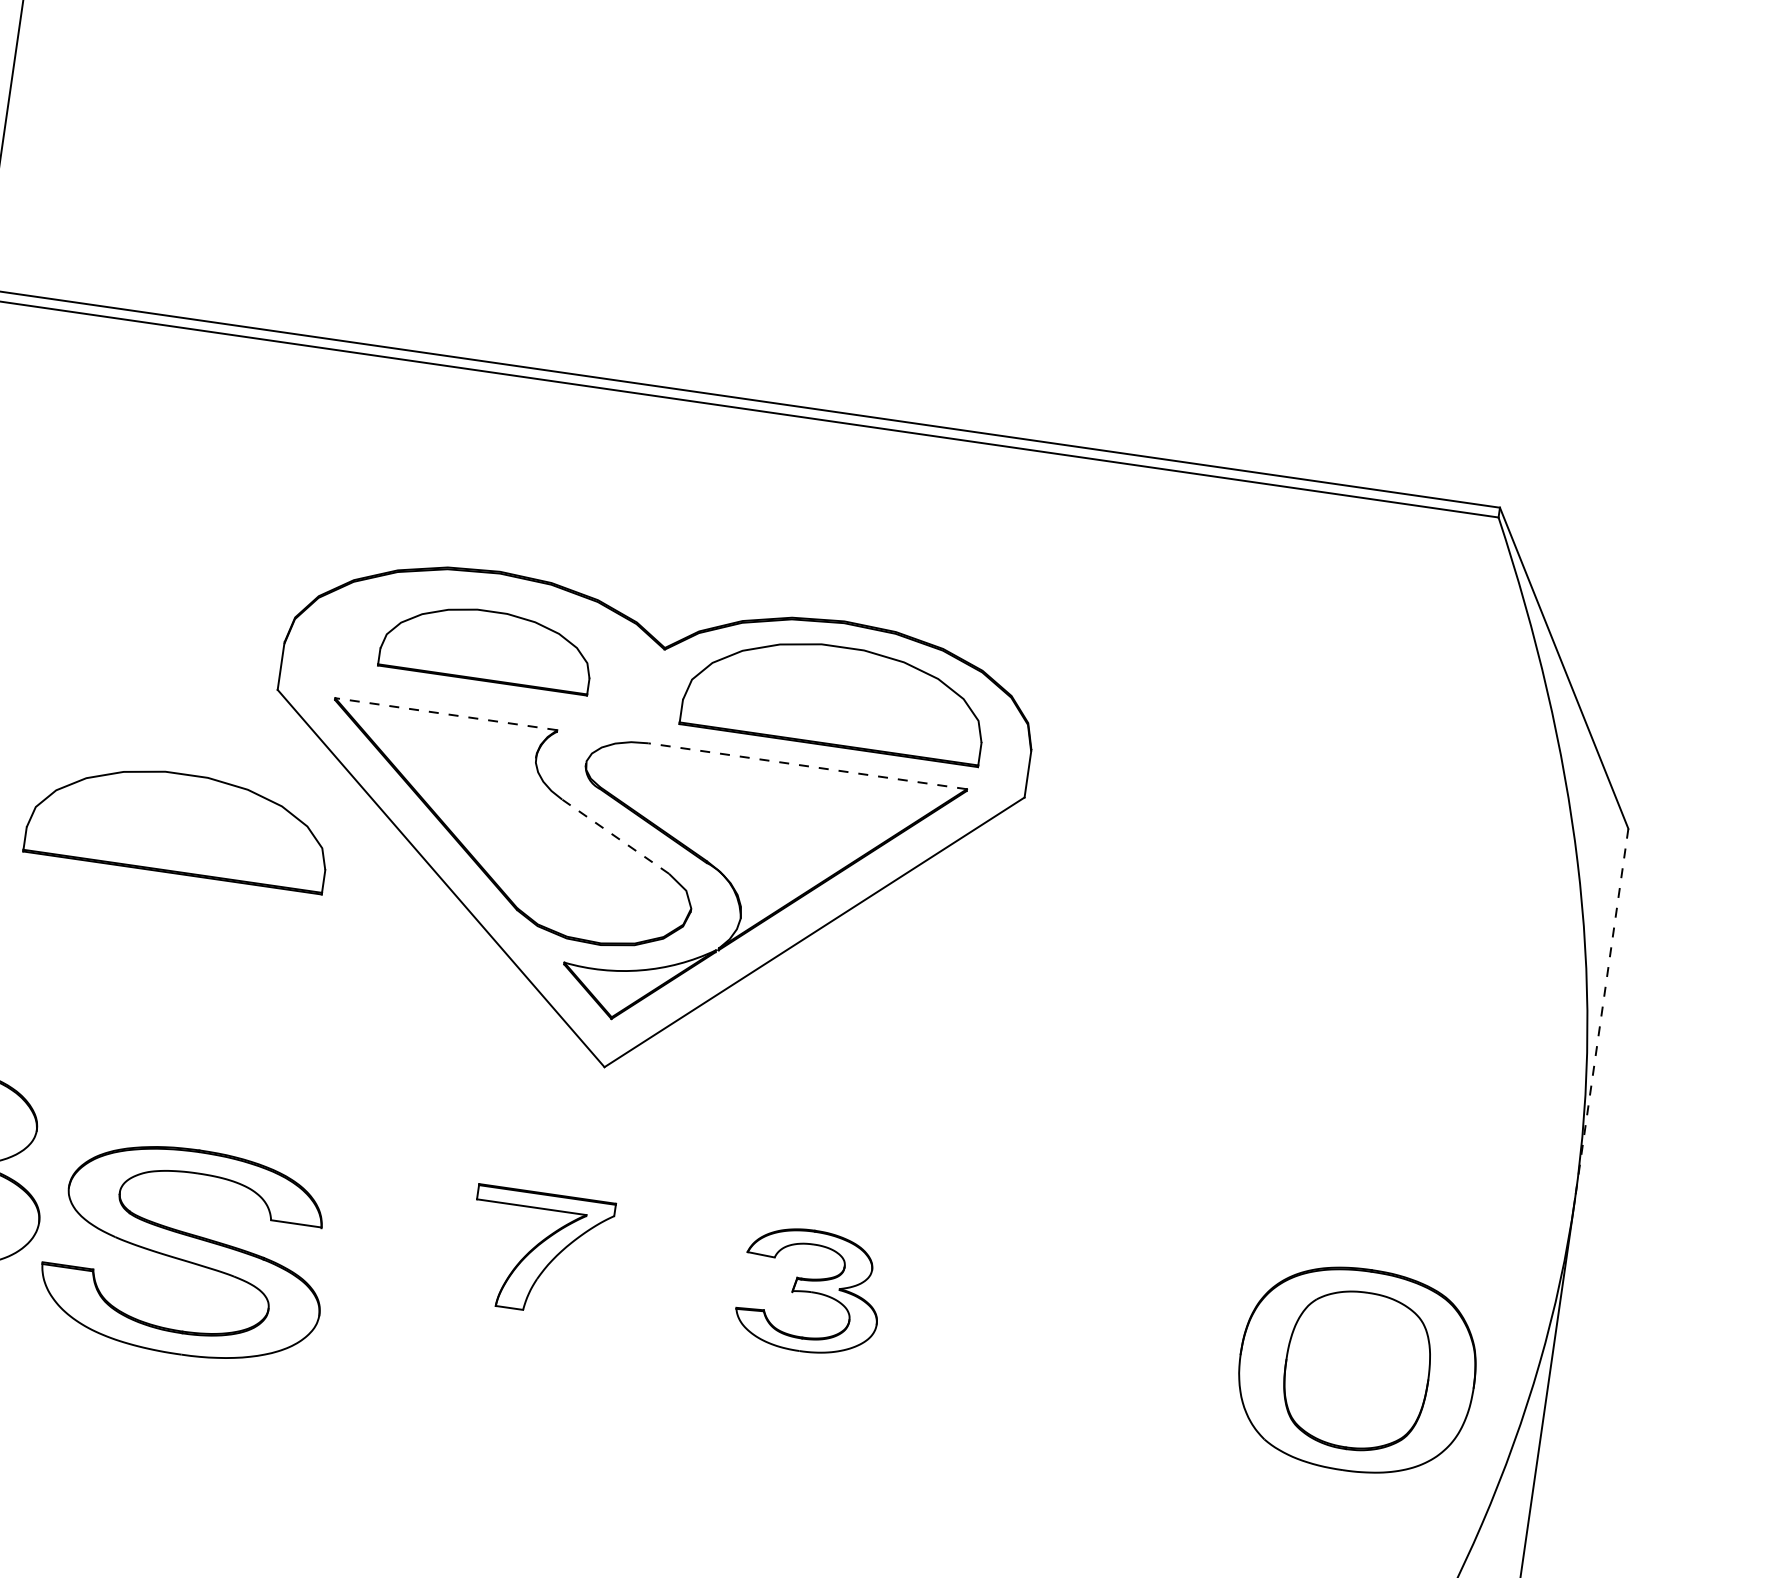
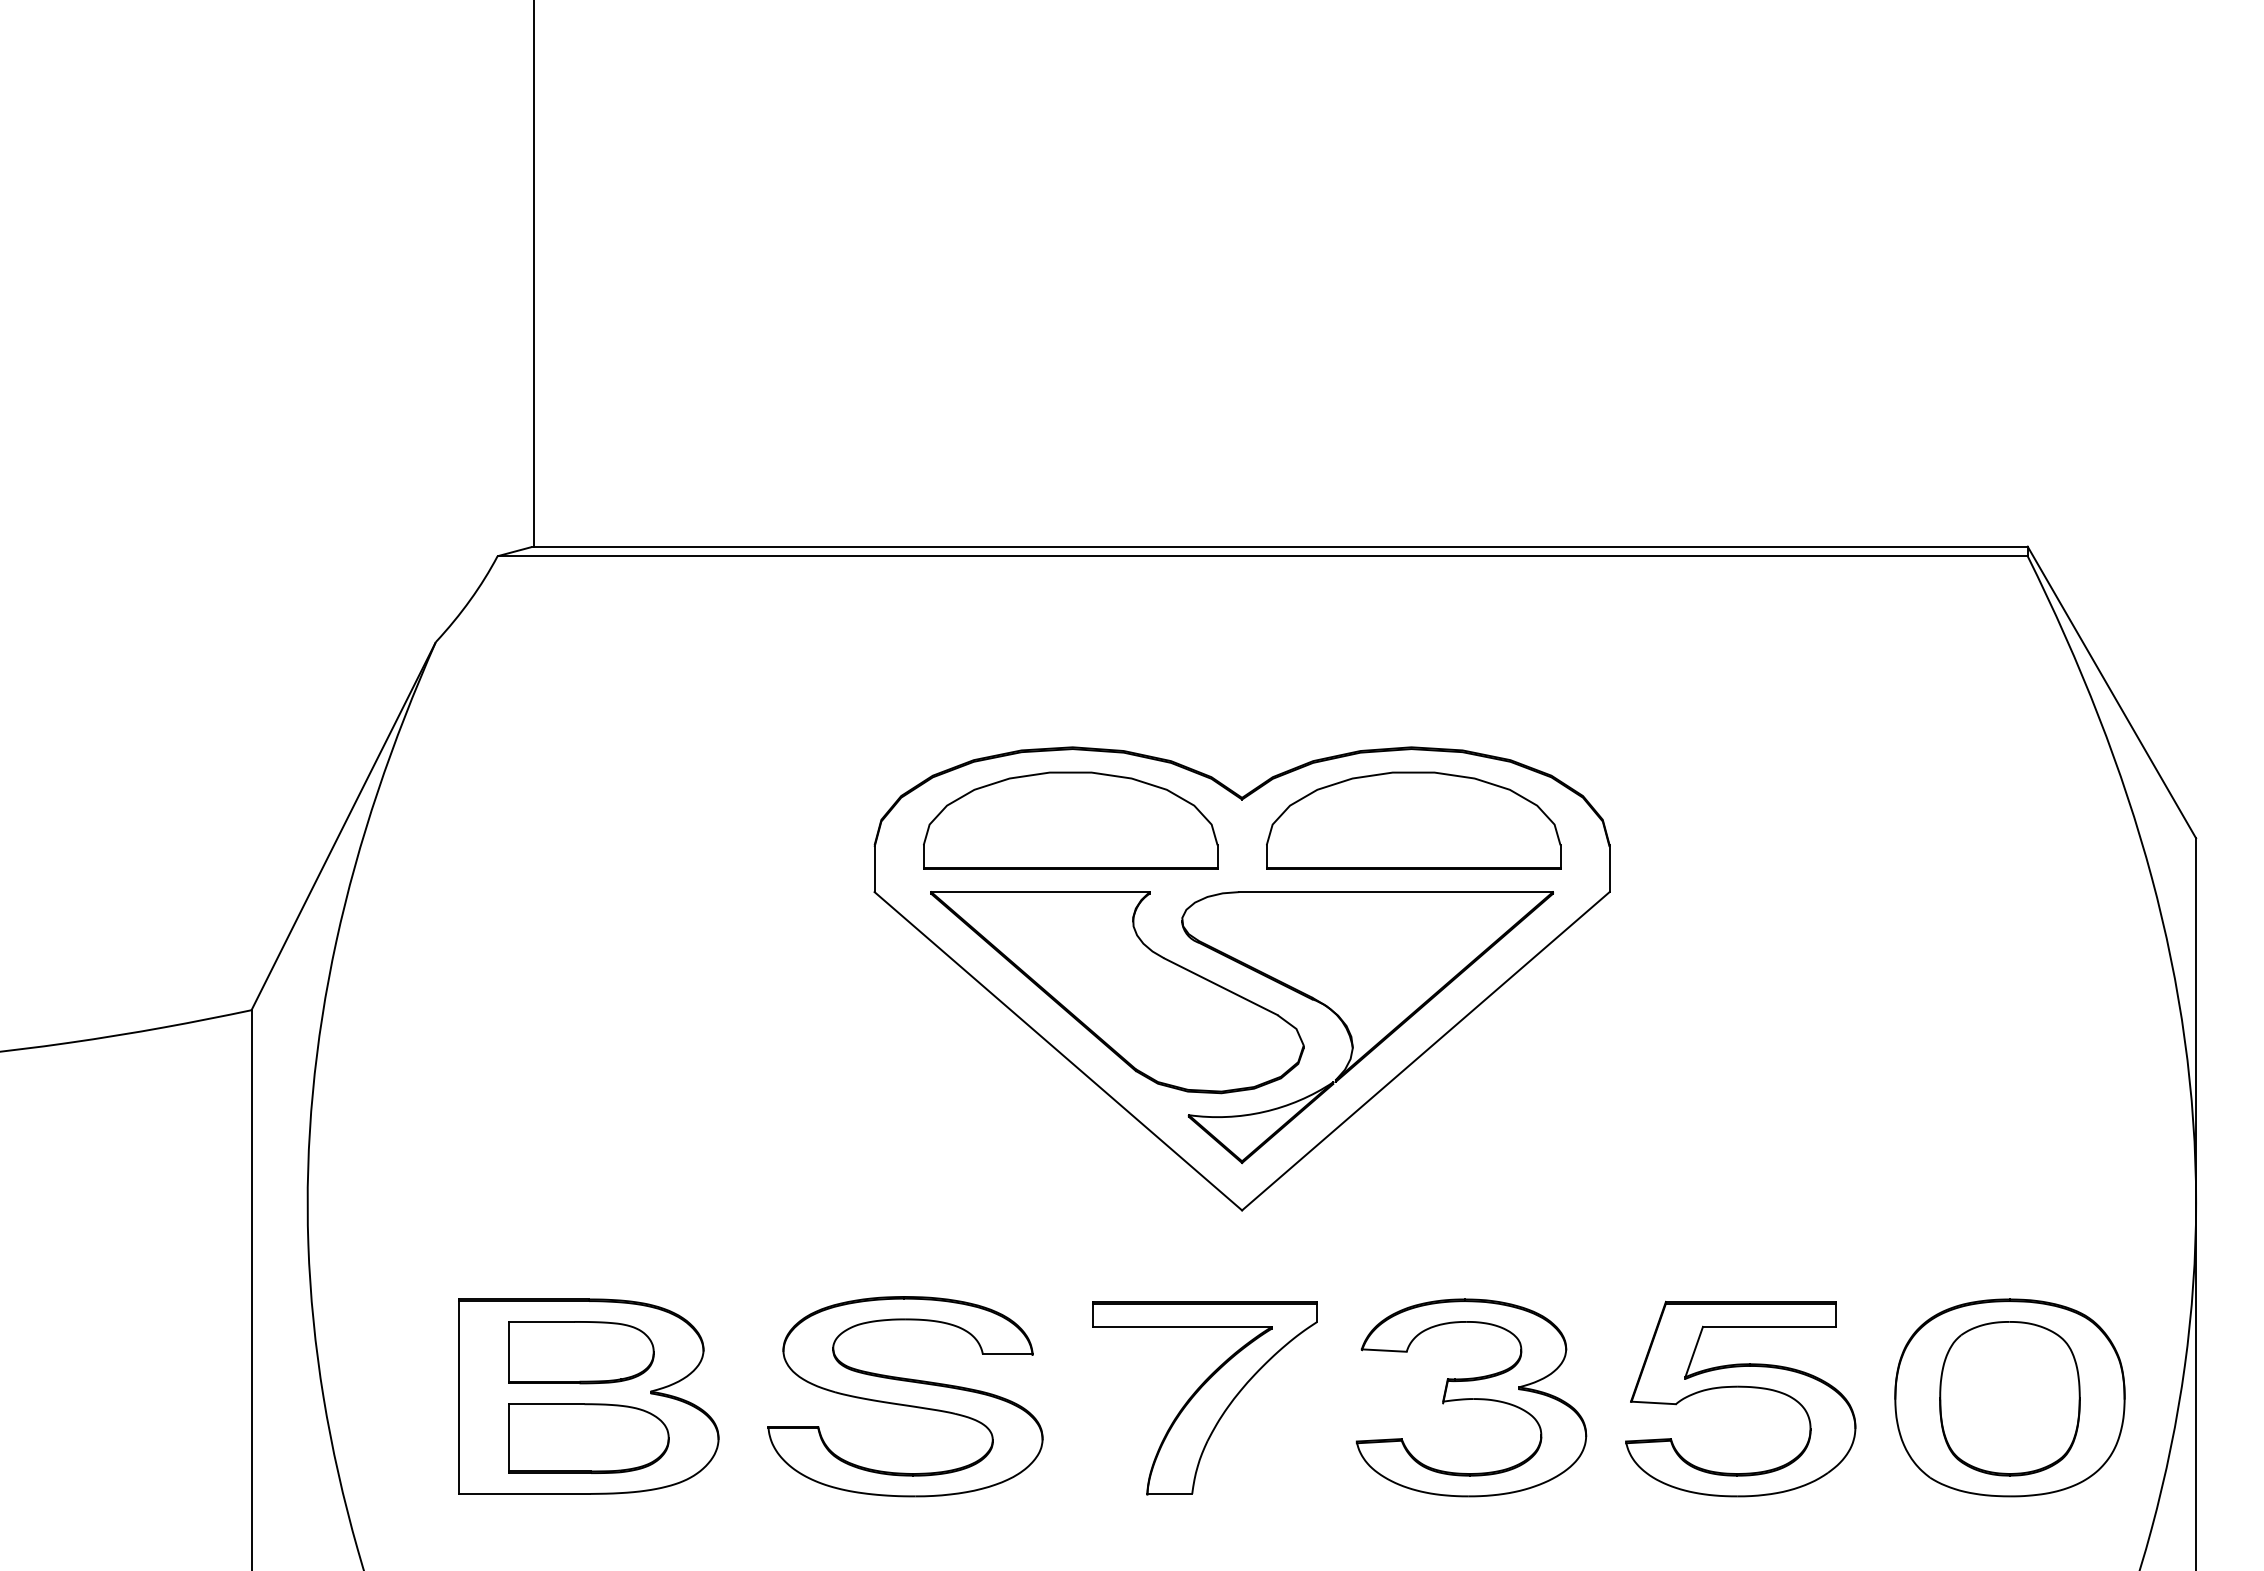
part: (487, 645) -> (1070, 820), size x1.43
line: (446, 714) -> (1040, 892), dashed -> solid
line: (807, 766) -> (1396, 892), dashed -> solid
part: (179, 823) -> (798, 1034), removed
line: (615, 836) -> (1220, 986), dashed -> solid
line: (1601, 1014) -> (2196, 1021), dashed -> solid
part: (186, 1251) -> (905, 1396), moved
part: (538, 1252) -> (1204, 1398), size x1.67
part: (810, 1290) -> (1471, 1397), size x1.67
part: (1085, 1320) -> (1740, 1387), added

